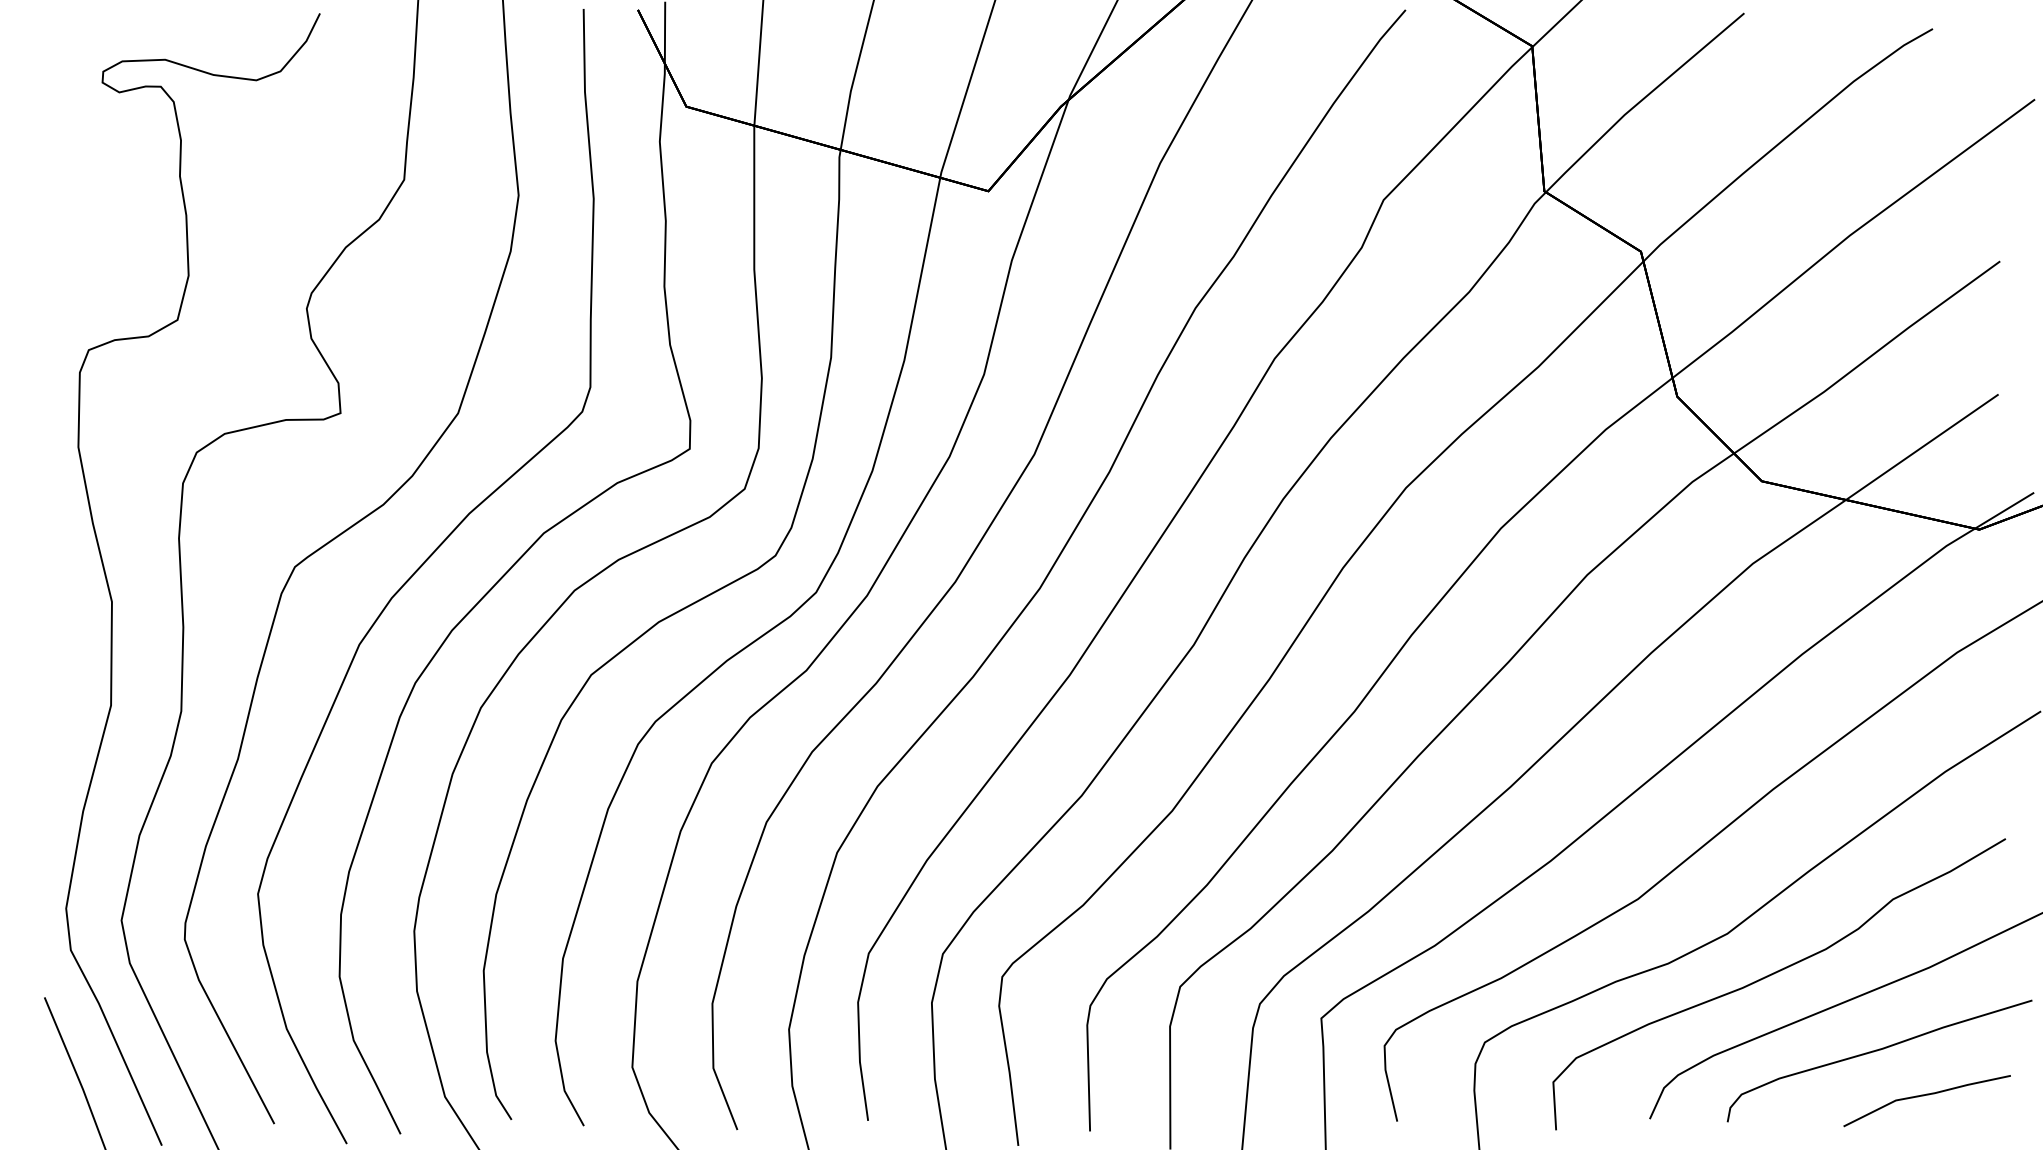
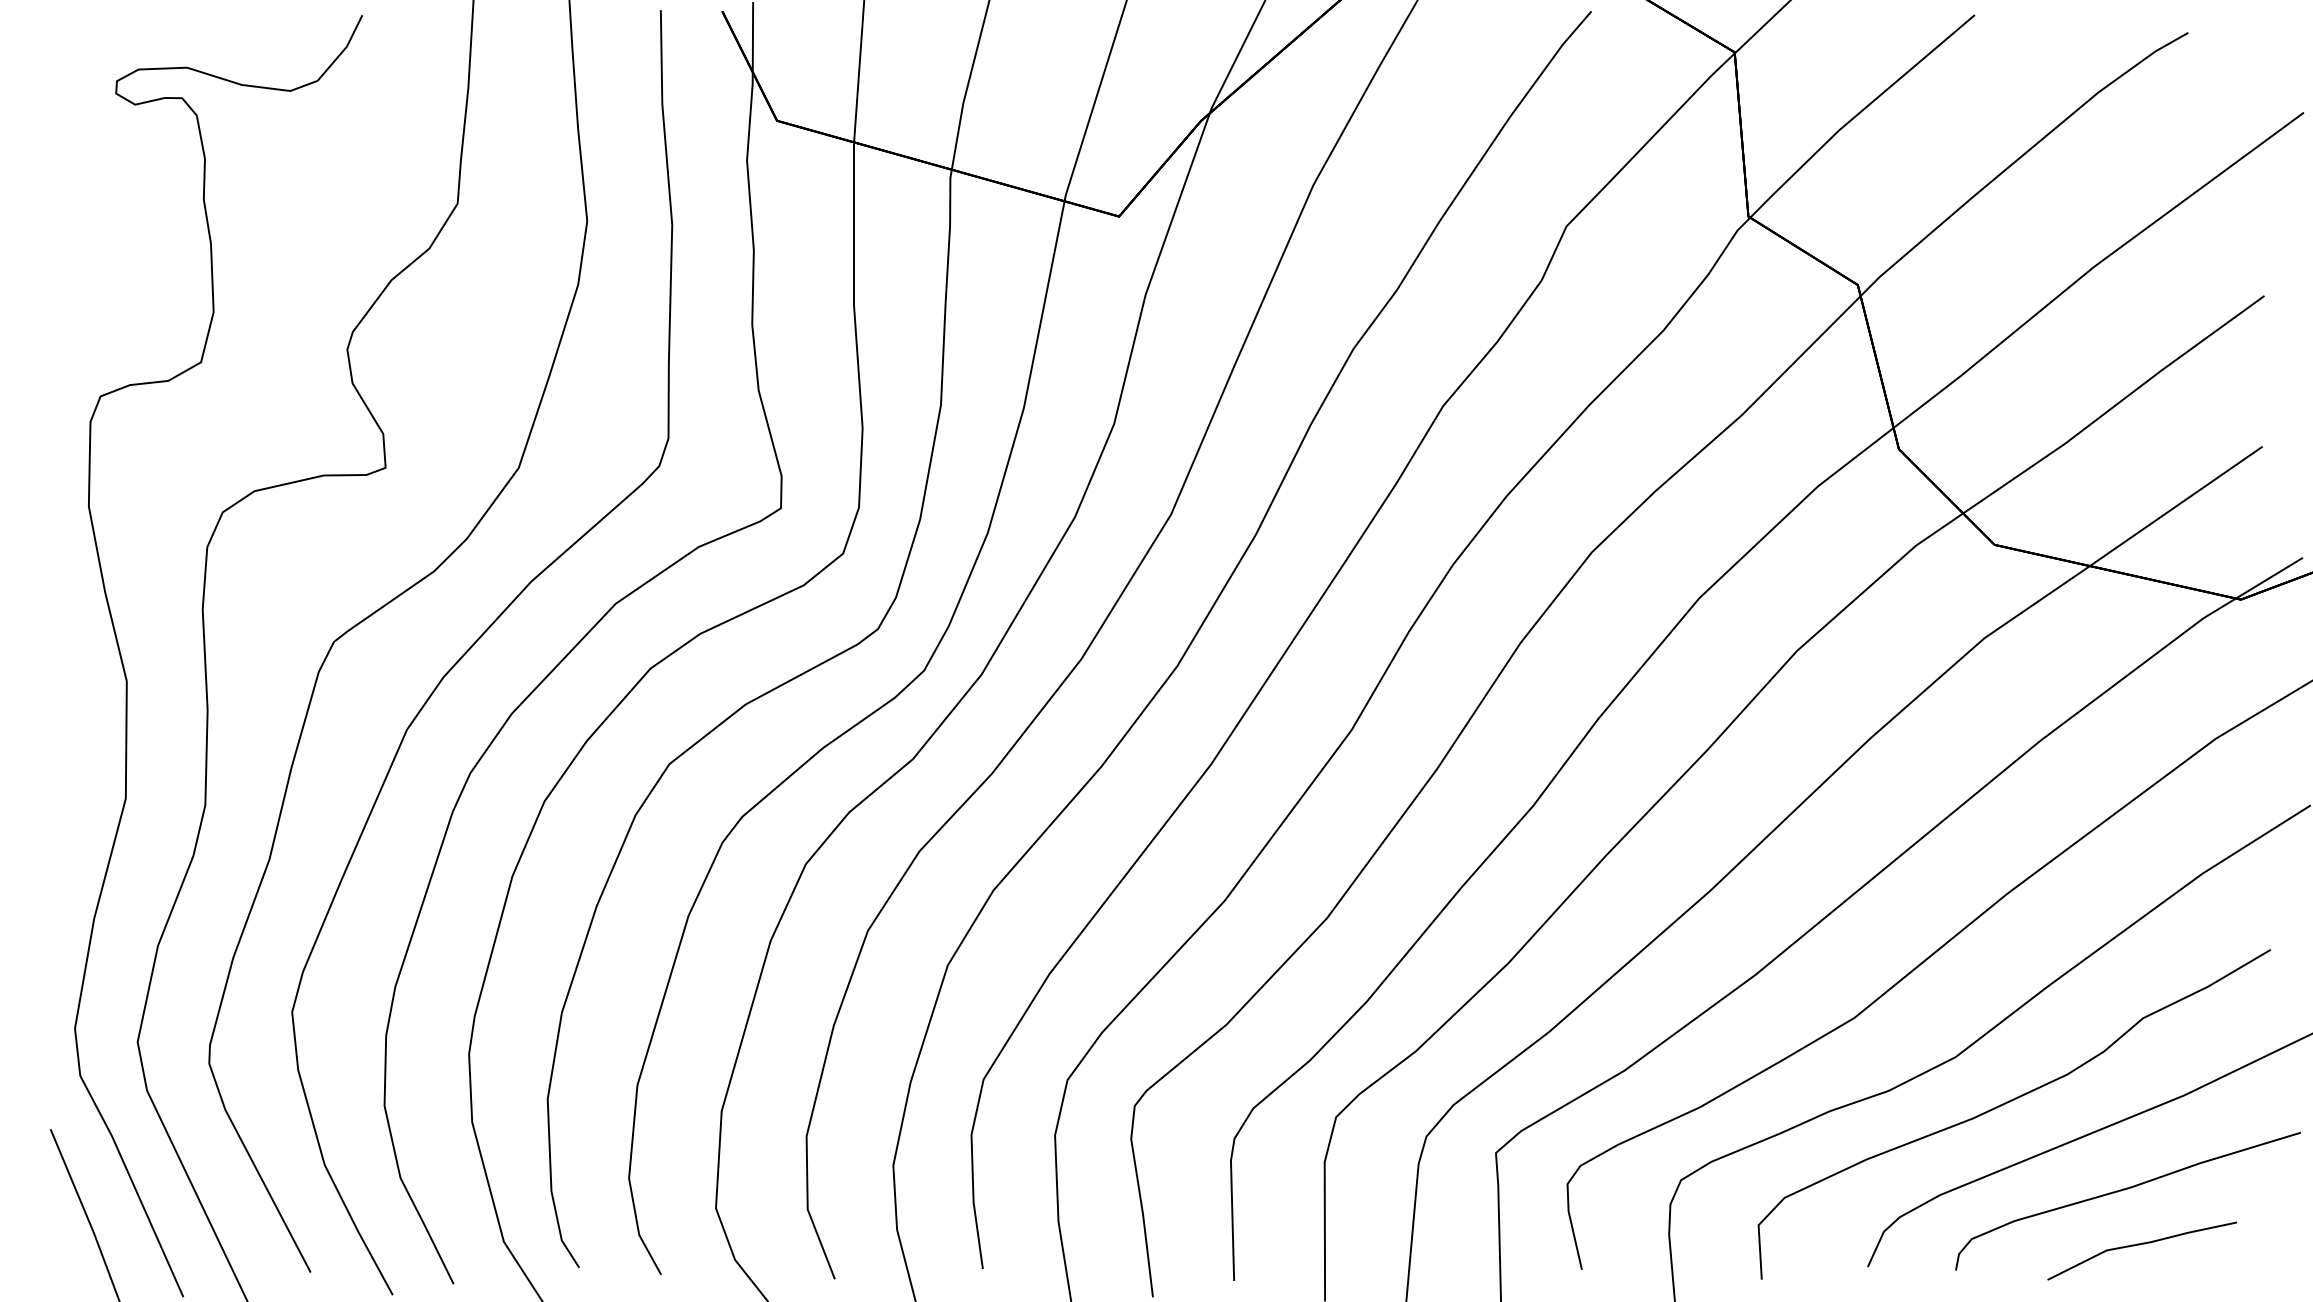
line: (1923, 1096) -> (2138, 1245), moved

